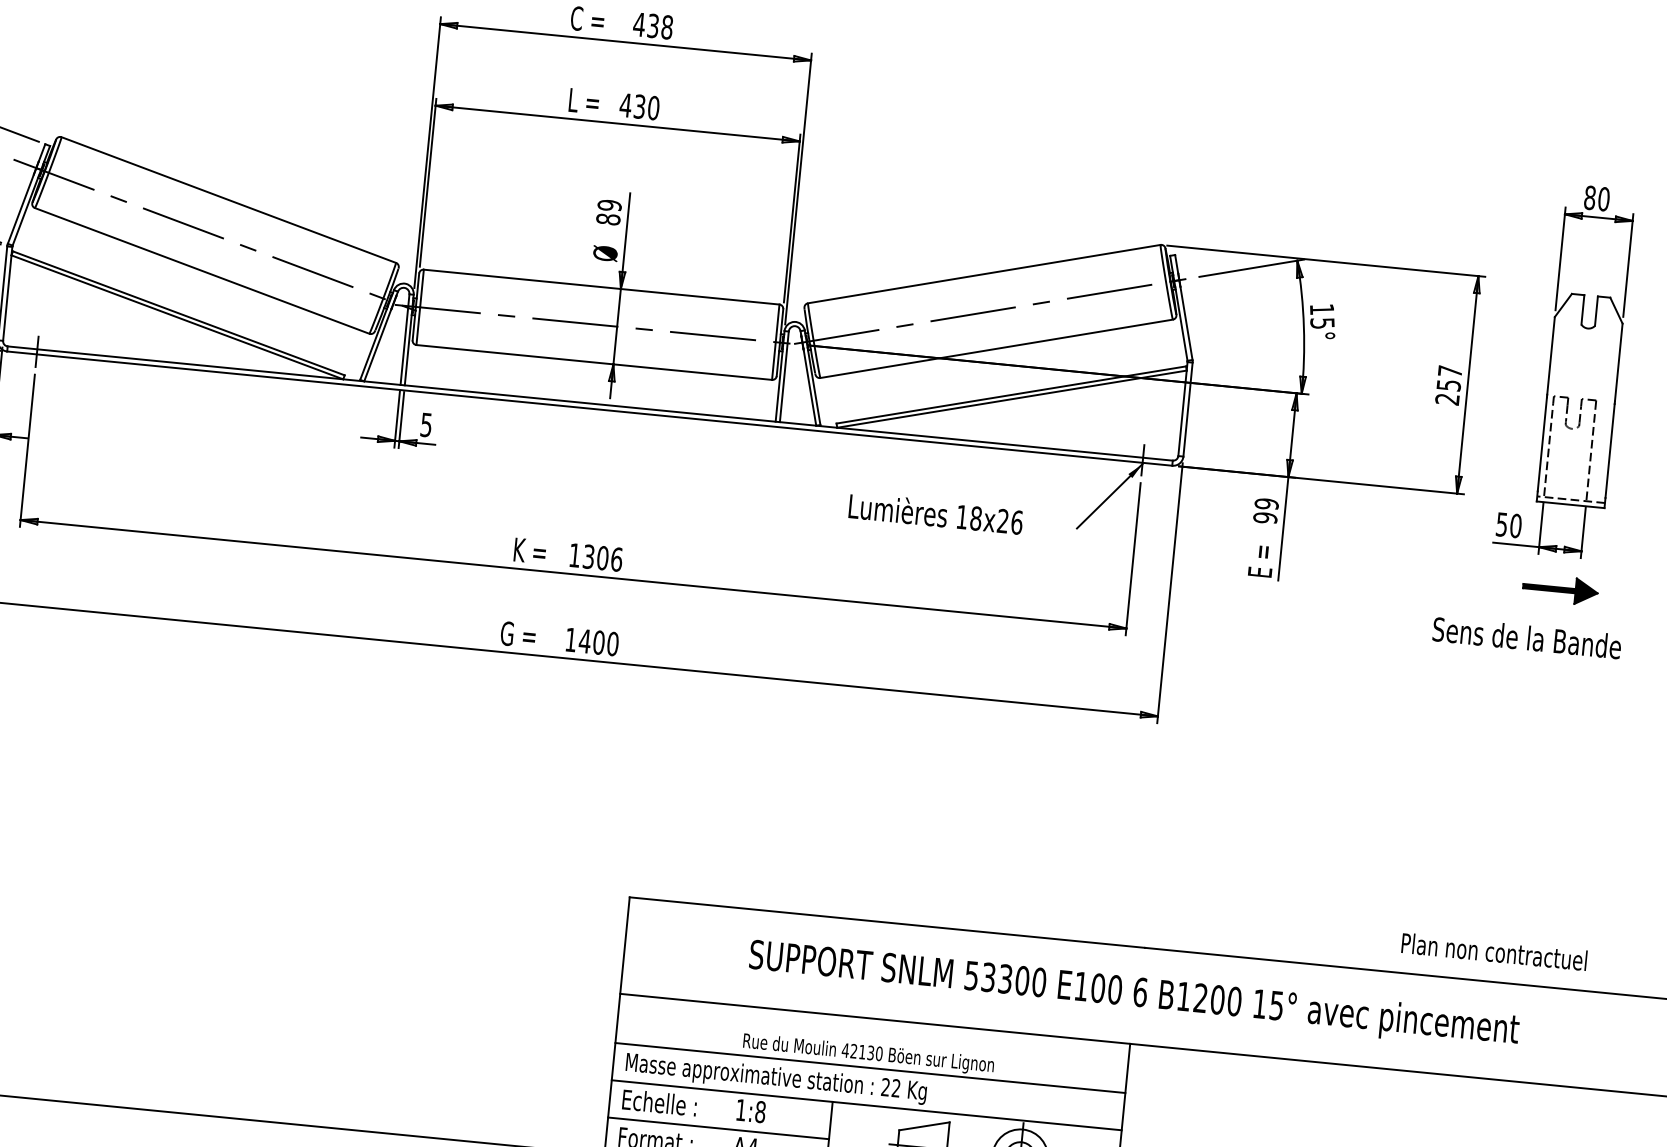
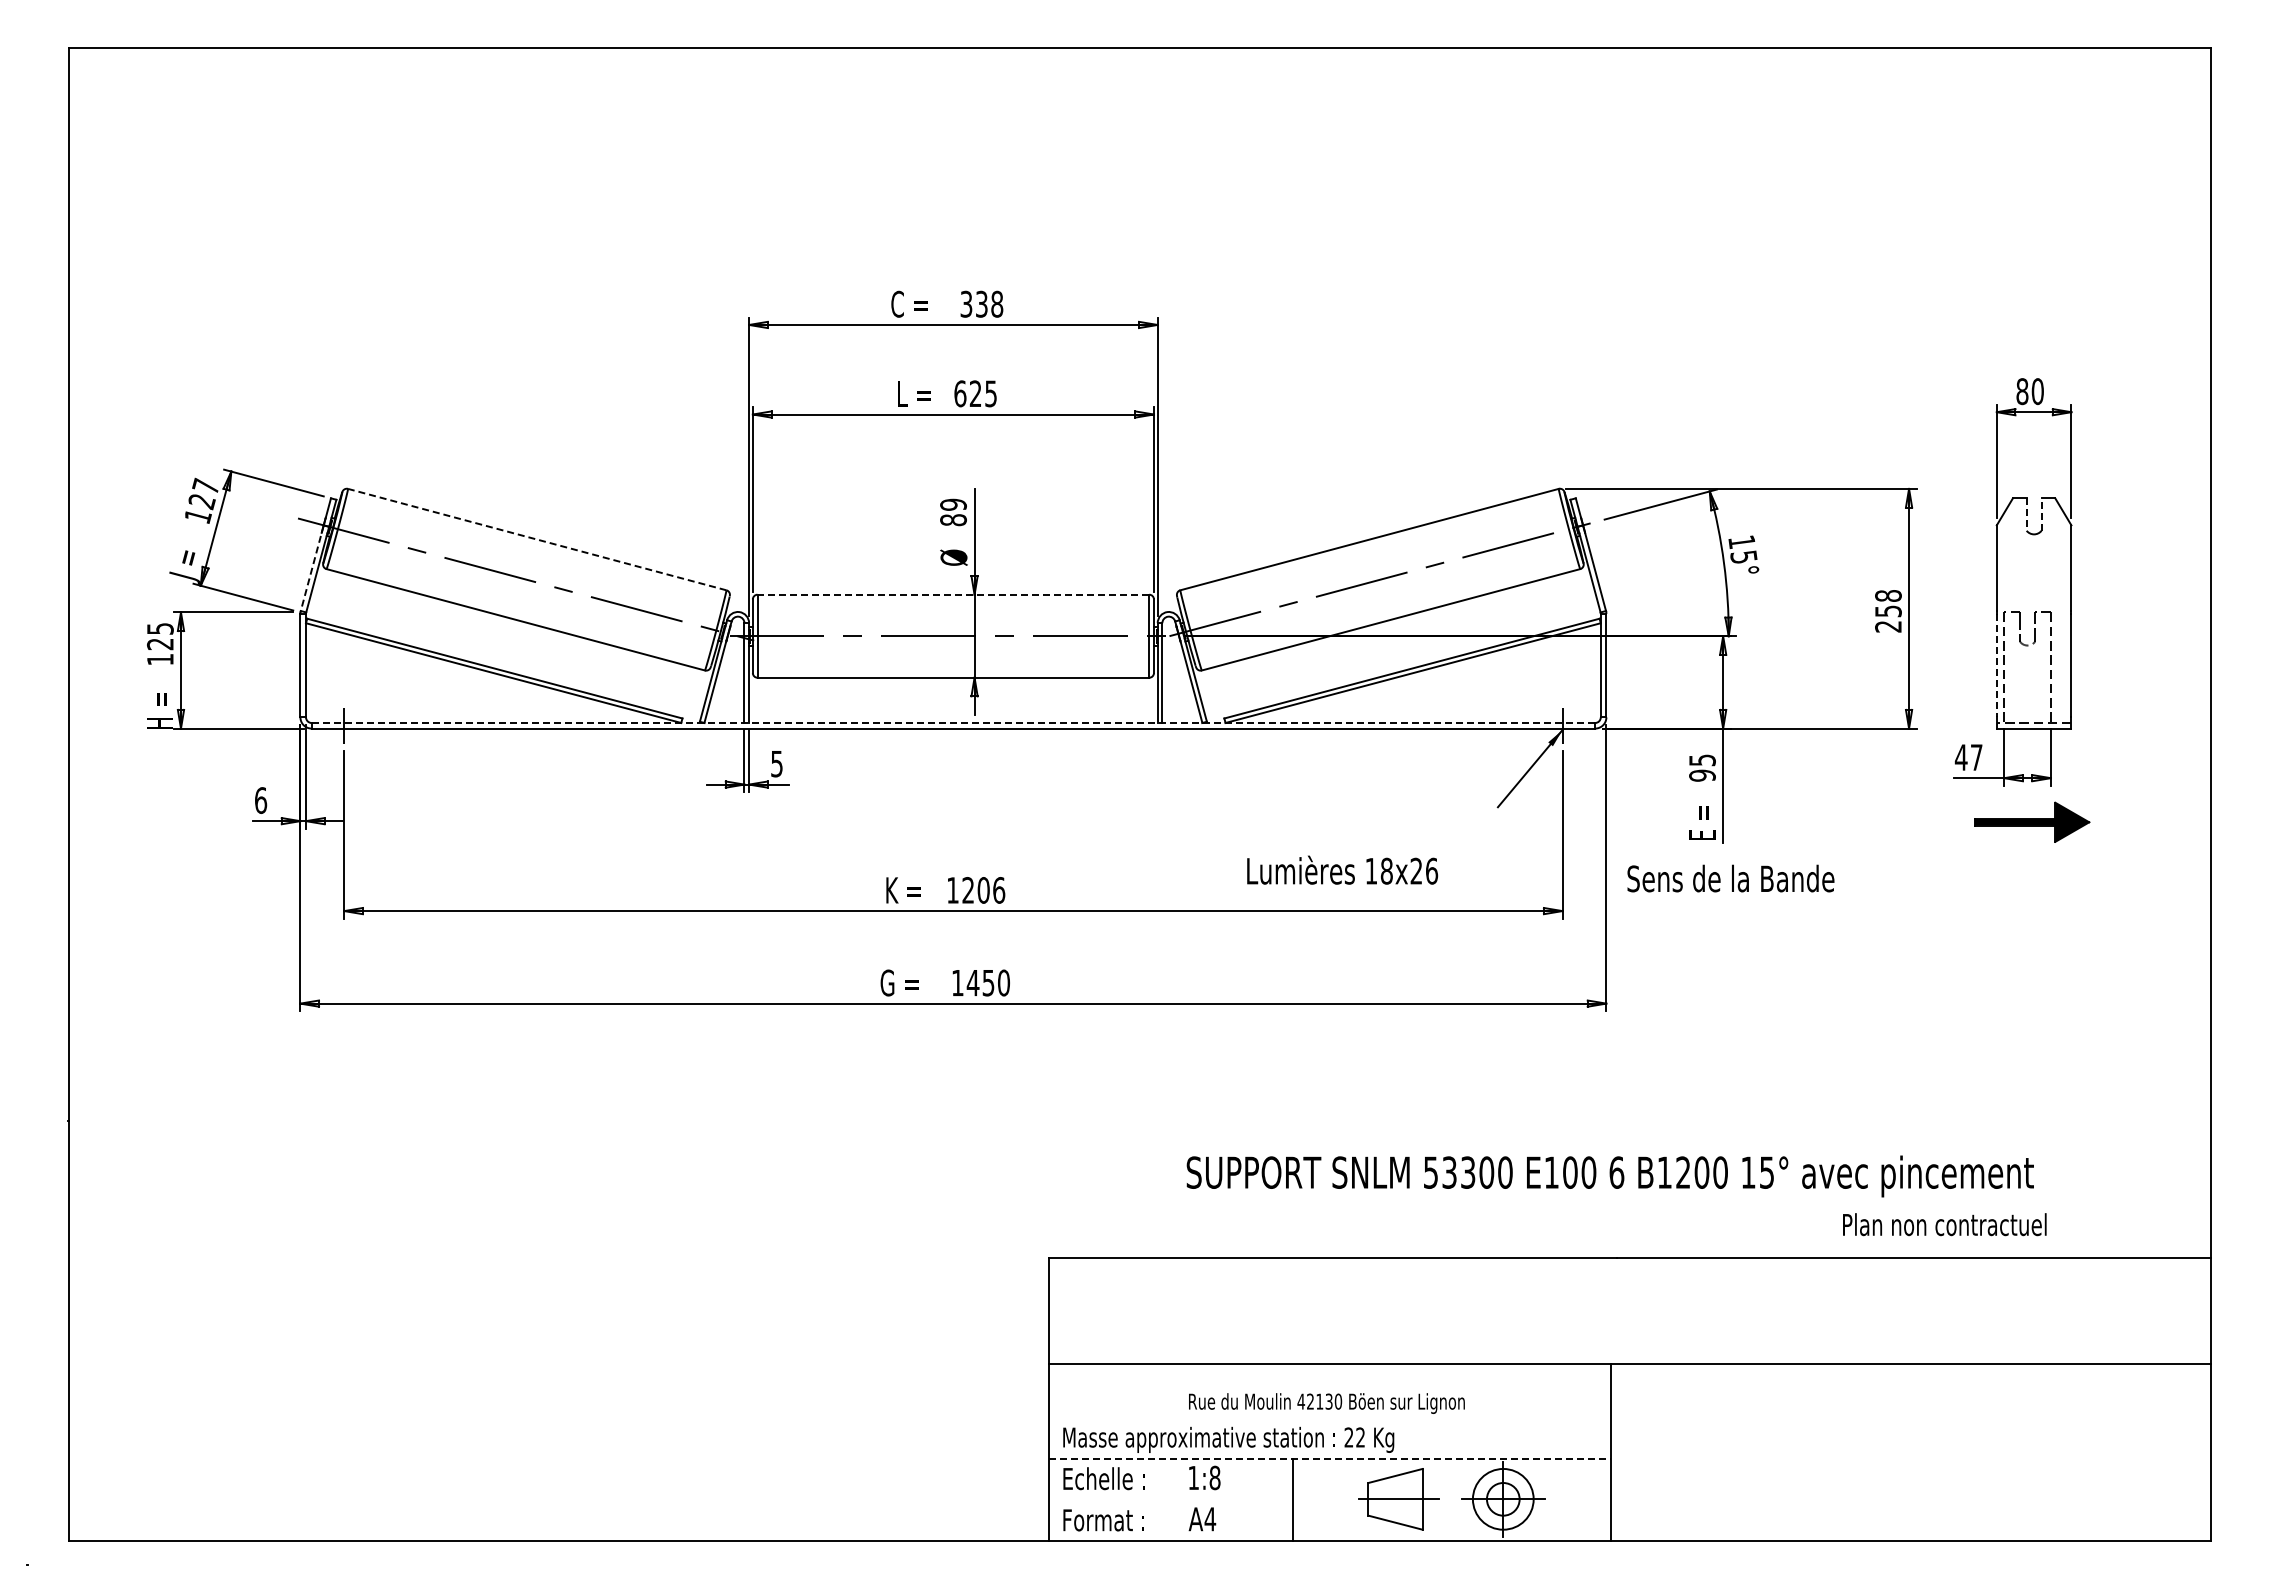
text: (639, 23) -> (966, 303), 438 -> 338
text: (639, 106) -> (975, 393), 430 -> 625
line: (229, 199) -> (537, 539), solid -> dashed
line: (22, 206) -> (312, 568), solid -> dashed
line: (601, 286) -> (953, 594), solid -> dashed
line: (1582, 310) -> (2026, 515), solid -> dashed
line: (1596, 311) -> (2041, 514), solid -> dashed
text: (1450, 371) -> (1888, 595), 257 -> 258
line: (590, 403) -> (953, 722), solid -> dashed
line: (1542, 444) -> (1996, 665), solid -> dashed
text: (1266, 504) -> (1702, 760), 99 -> 95
text: (936, 513) -> (1342, 869), moved
text: (1508, 525) -> (1968, 757), 50 -> 47
text: (589, 556) -> (968, 890), 1306 -> 1206
part: (1560, 589) -> (2032, 822), size x1.4
text: (1526, 637) -> (1730, 878), moved
text: (598, 642) -> (988, 982), 1400 -> 1450
text: (1494, 951) -> (1944, 1224), moved
text: (1133, 995) -> (1609, 1176), moved
line: (870, 1068) -> (1330, 1418), removed
line: (866, 1105) -> (1330, 1459), solid -> dashed
line: (718, 1128) -> (1170, 1500), removed

